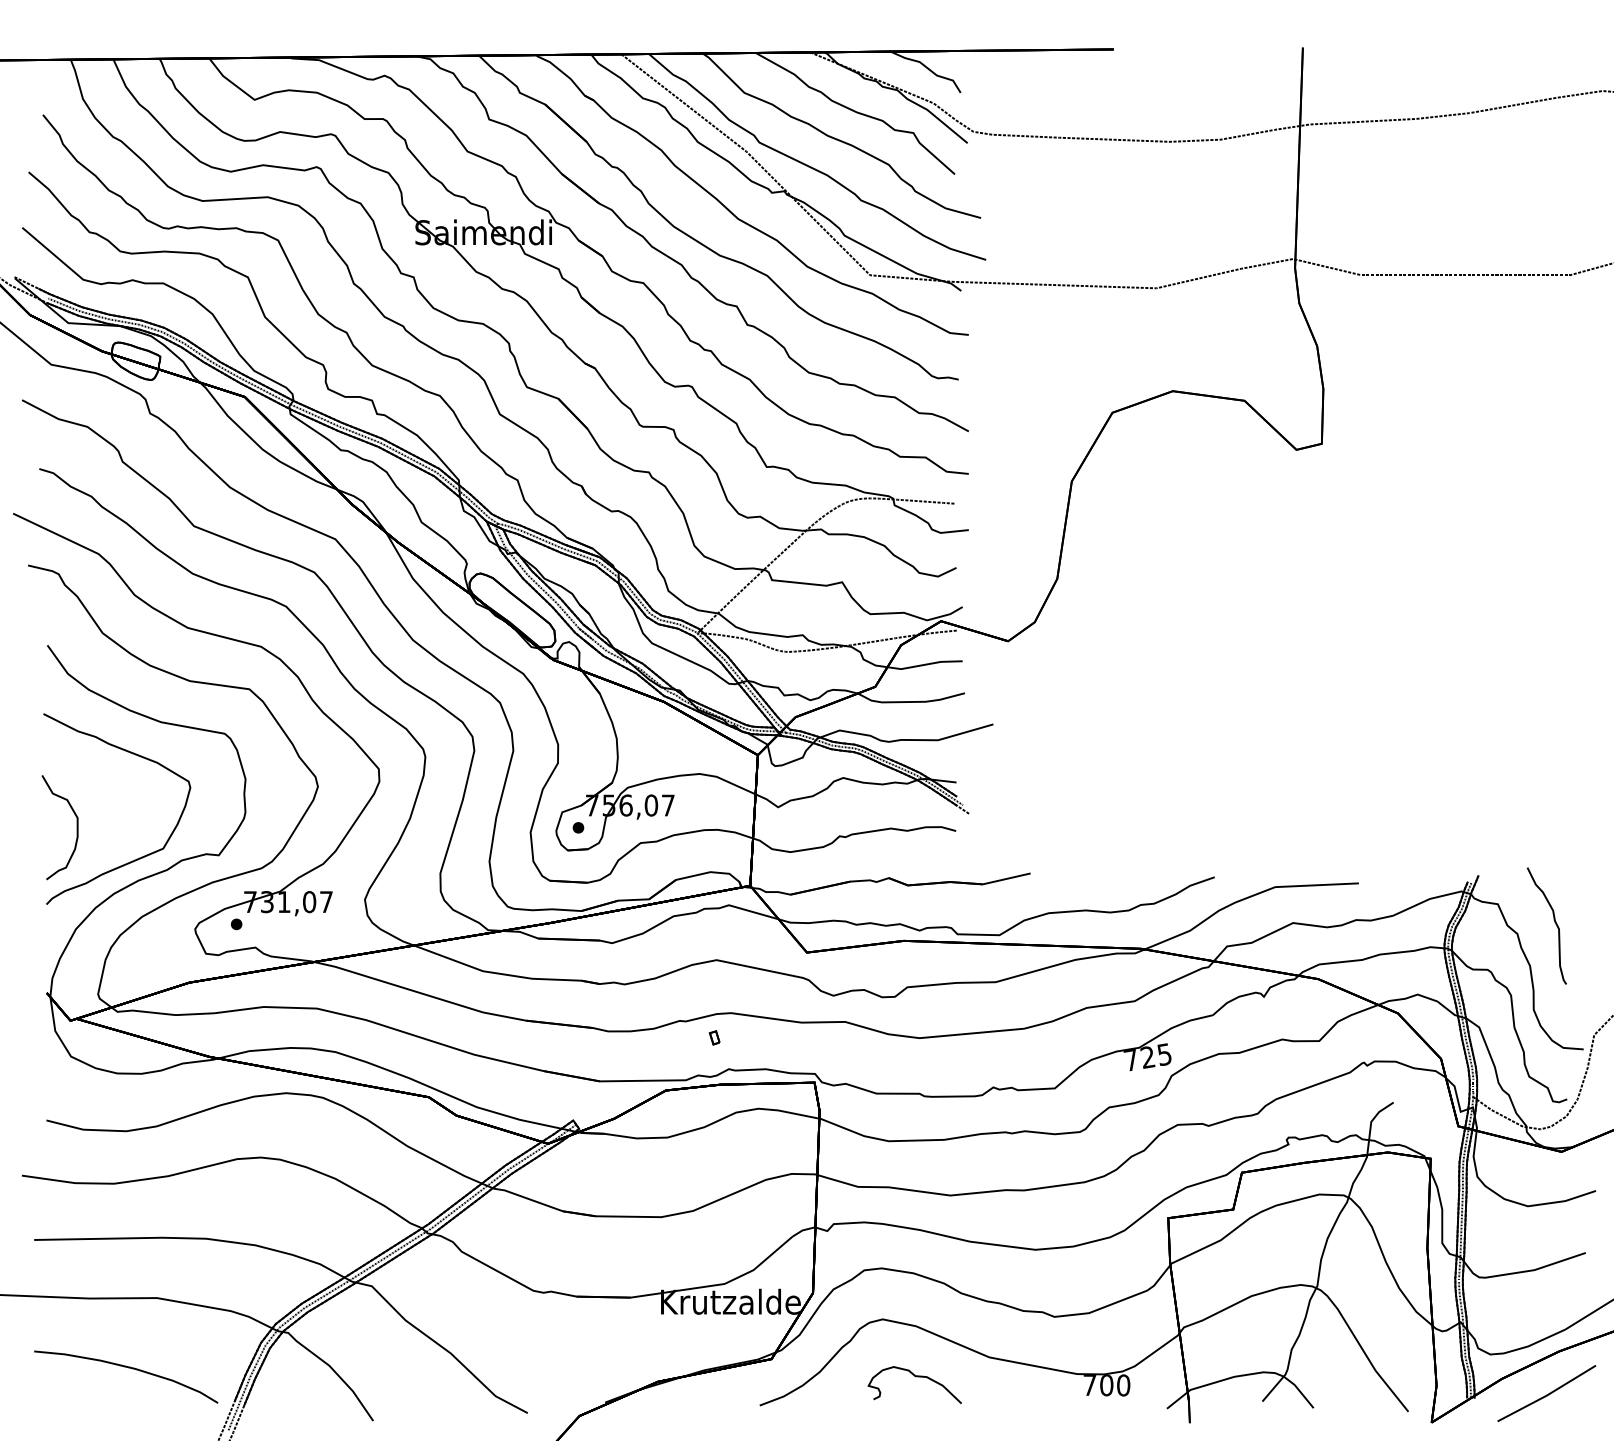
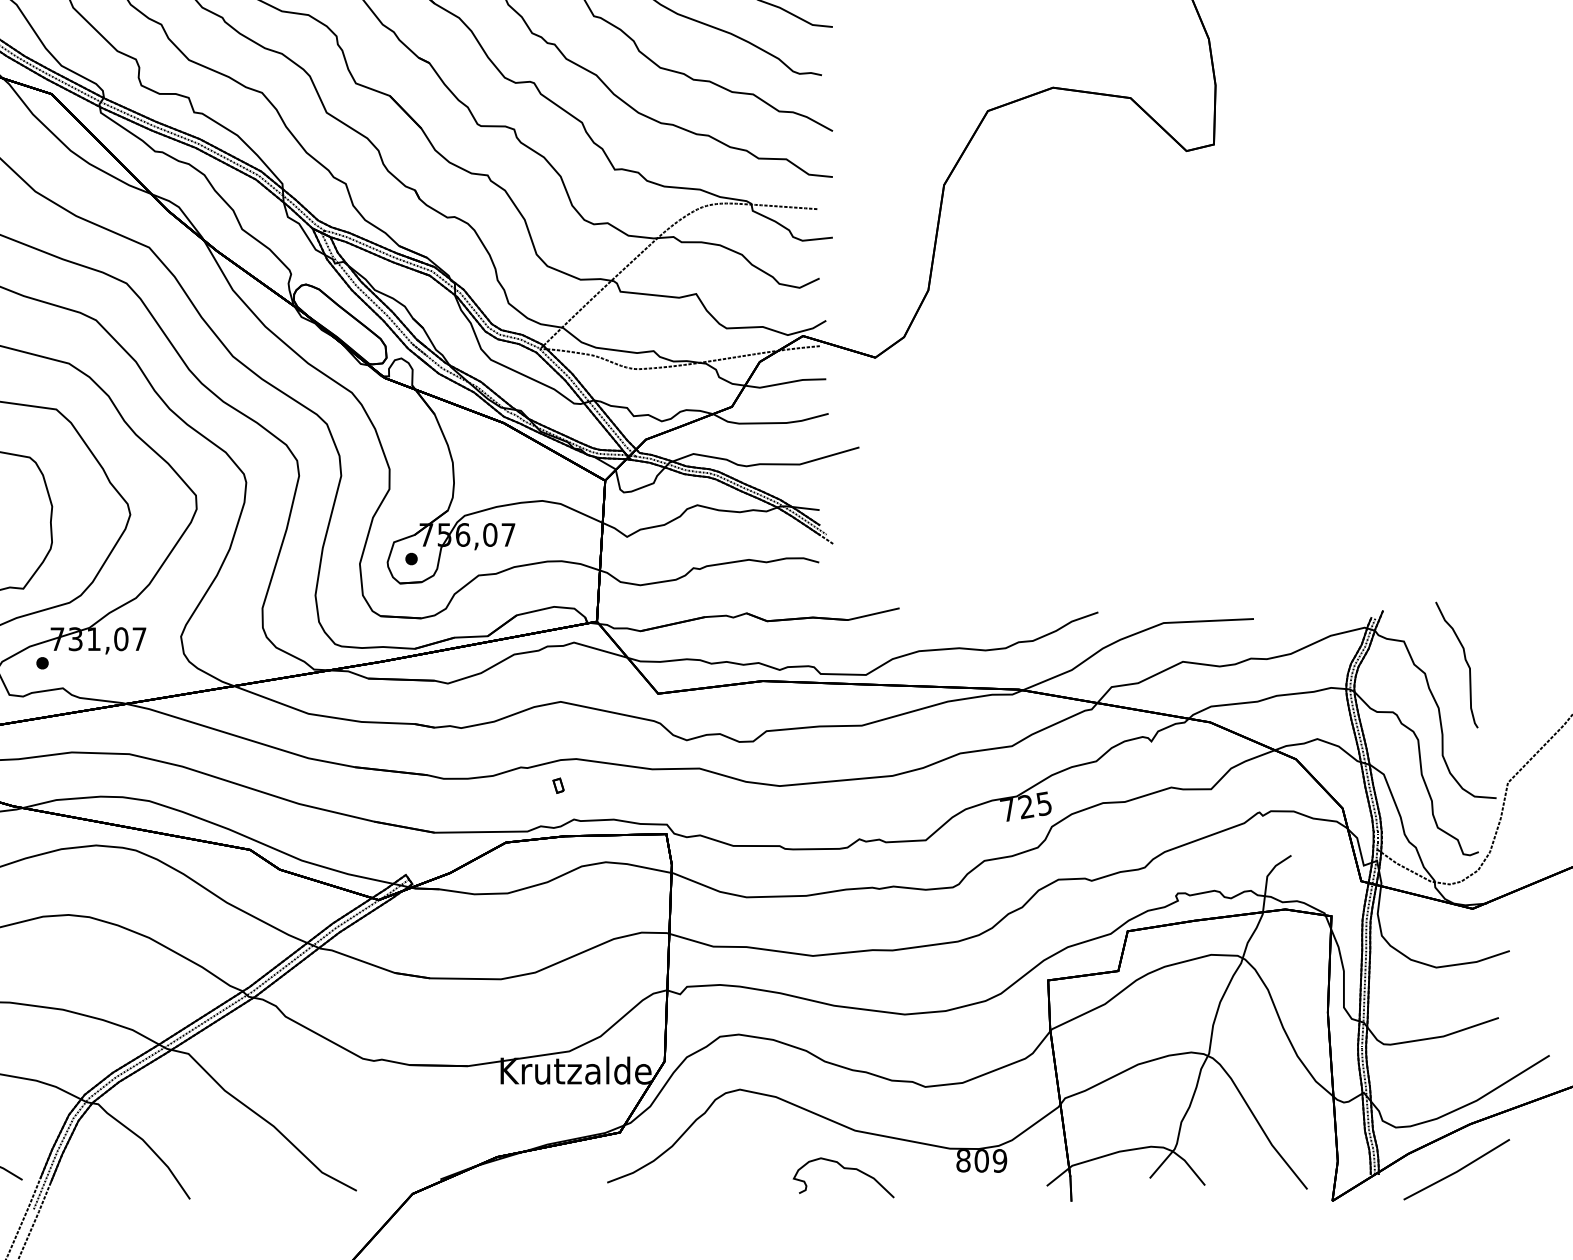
curve: (916, 1377) -> (845, 1169), moved
text: (1106, 1385) -> (981, 1161), 700 -> 809

